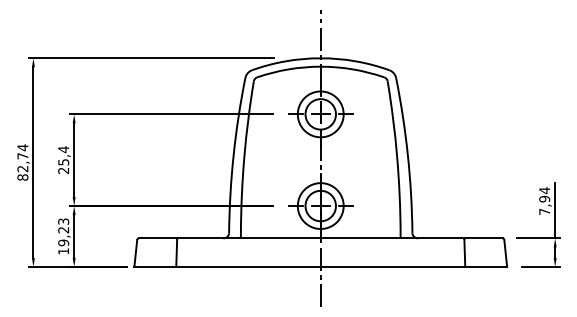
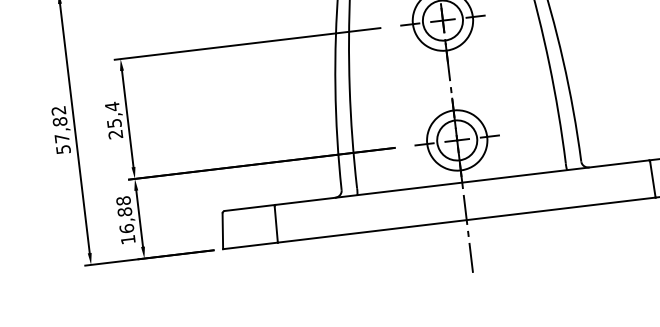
text: (22, 162) -> (60, 130), 82,74 -> 57,82
text: (63, 232) -> (125, 215), 19,23 -> 16,88

